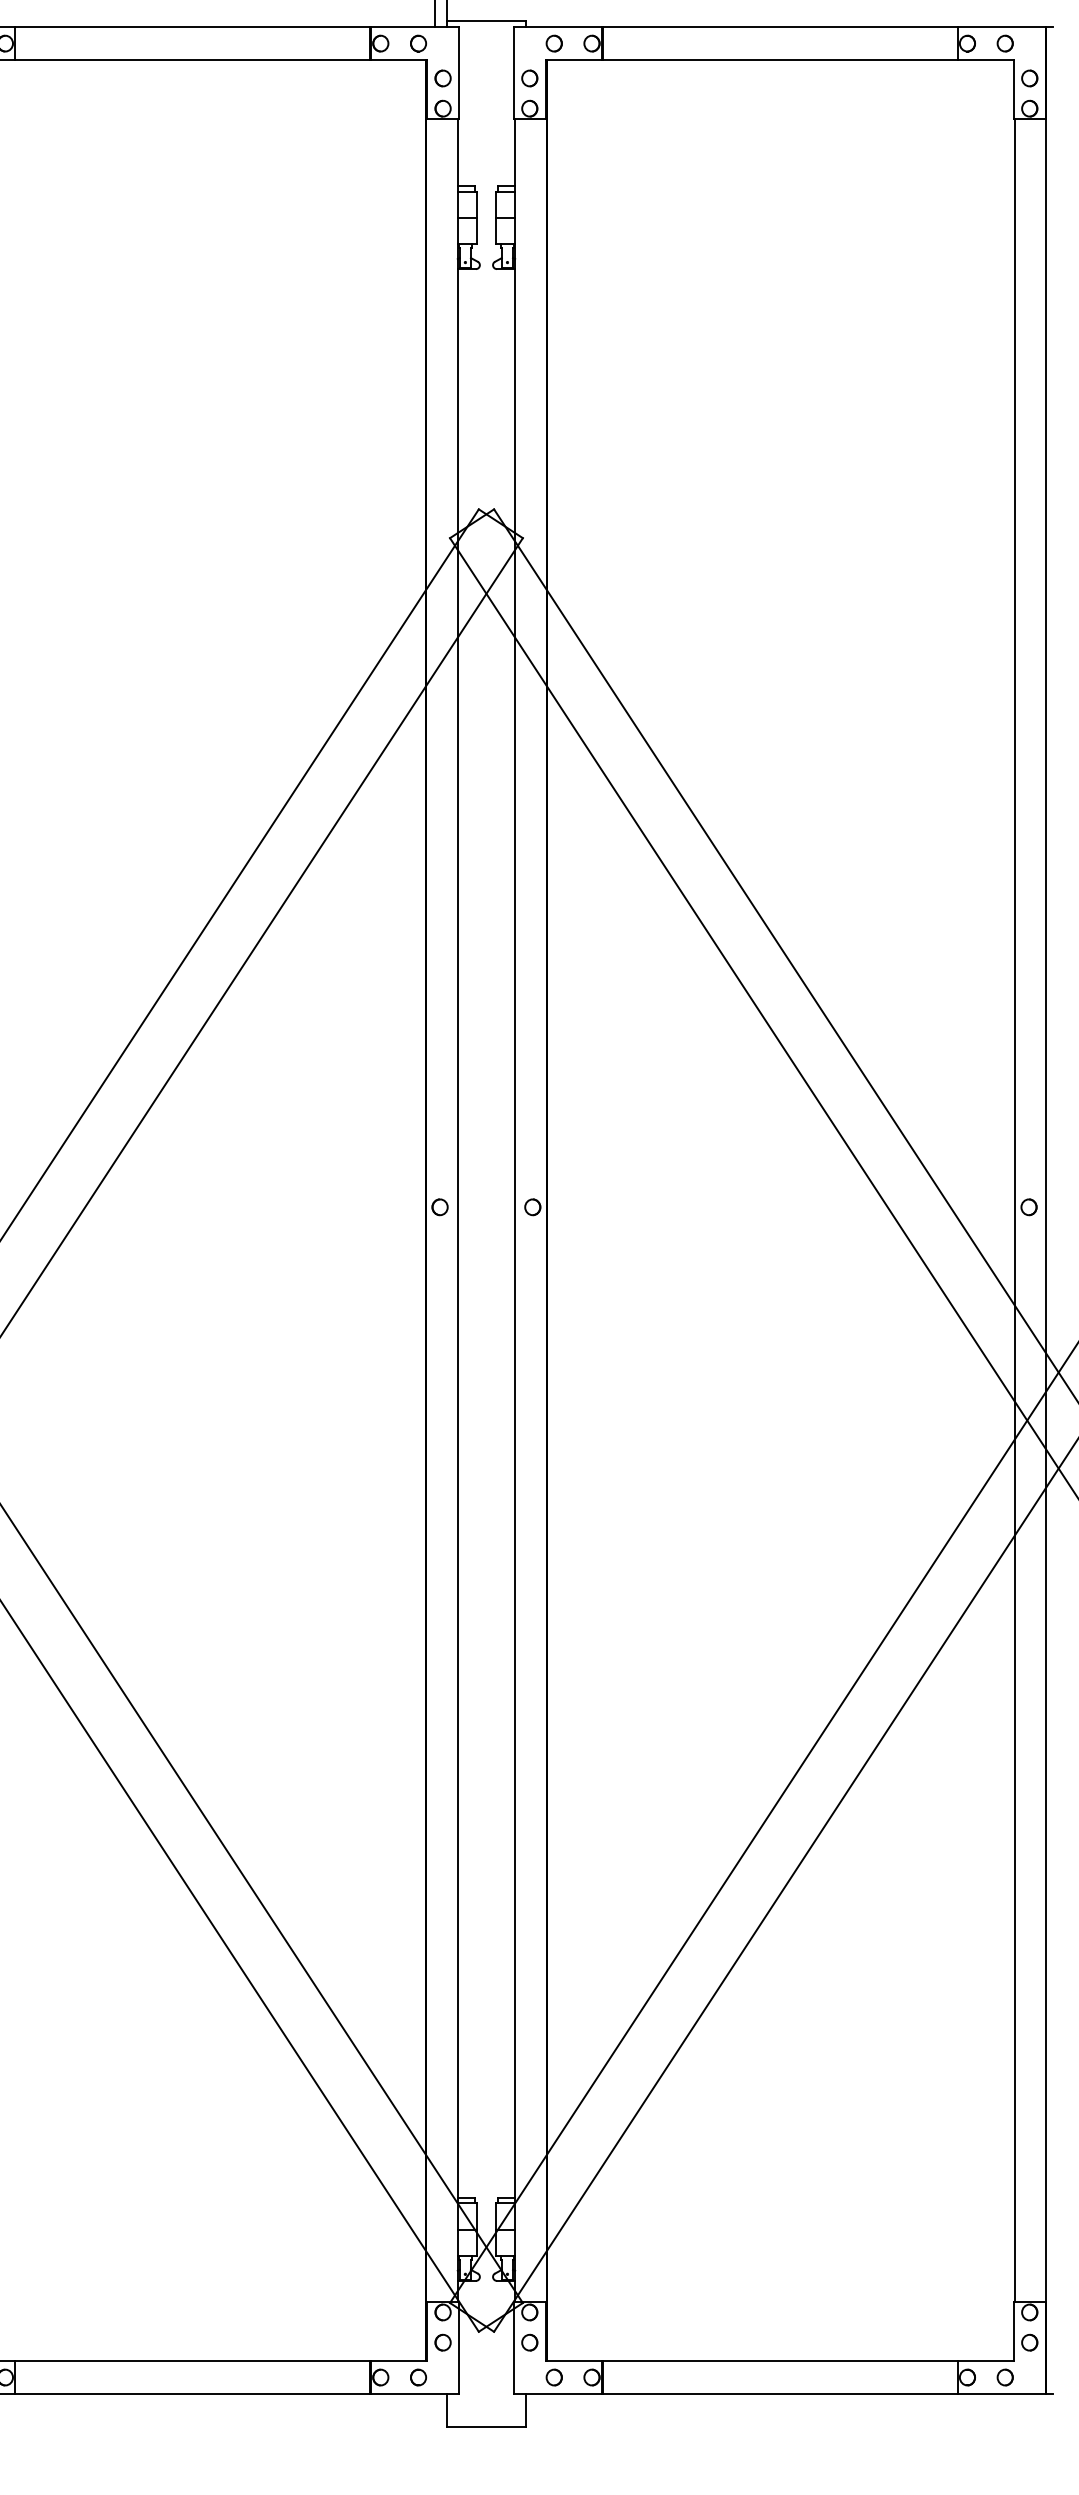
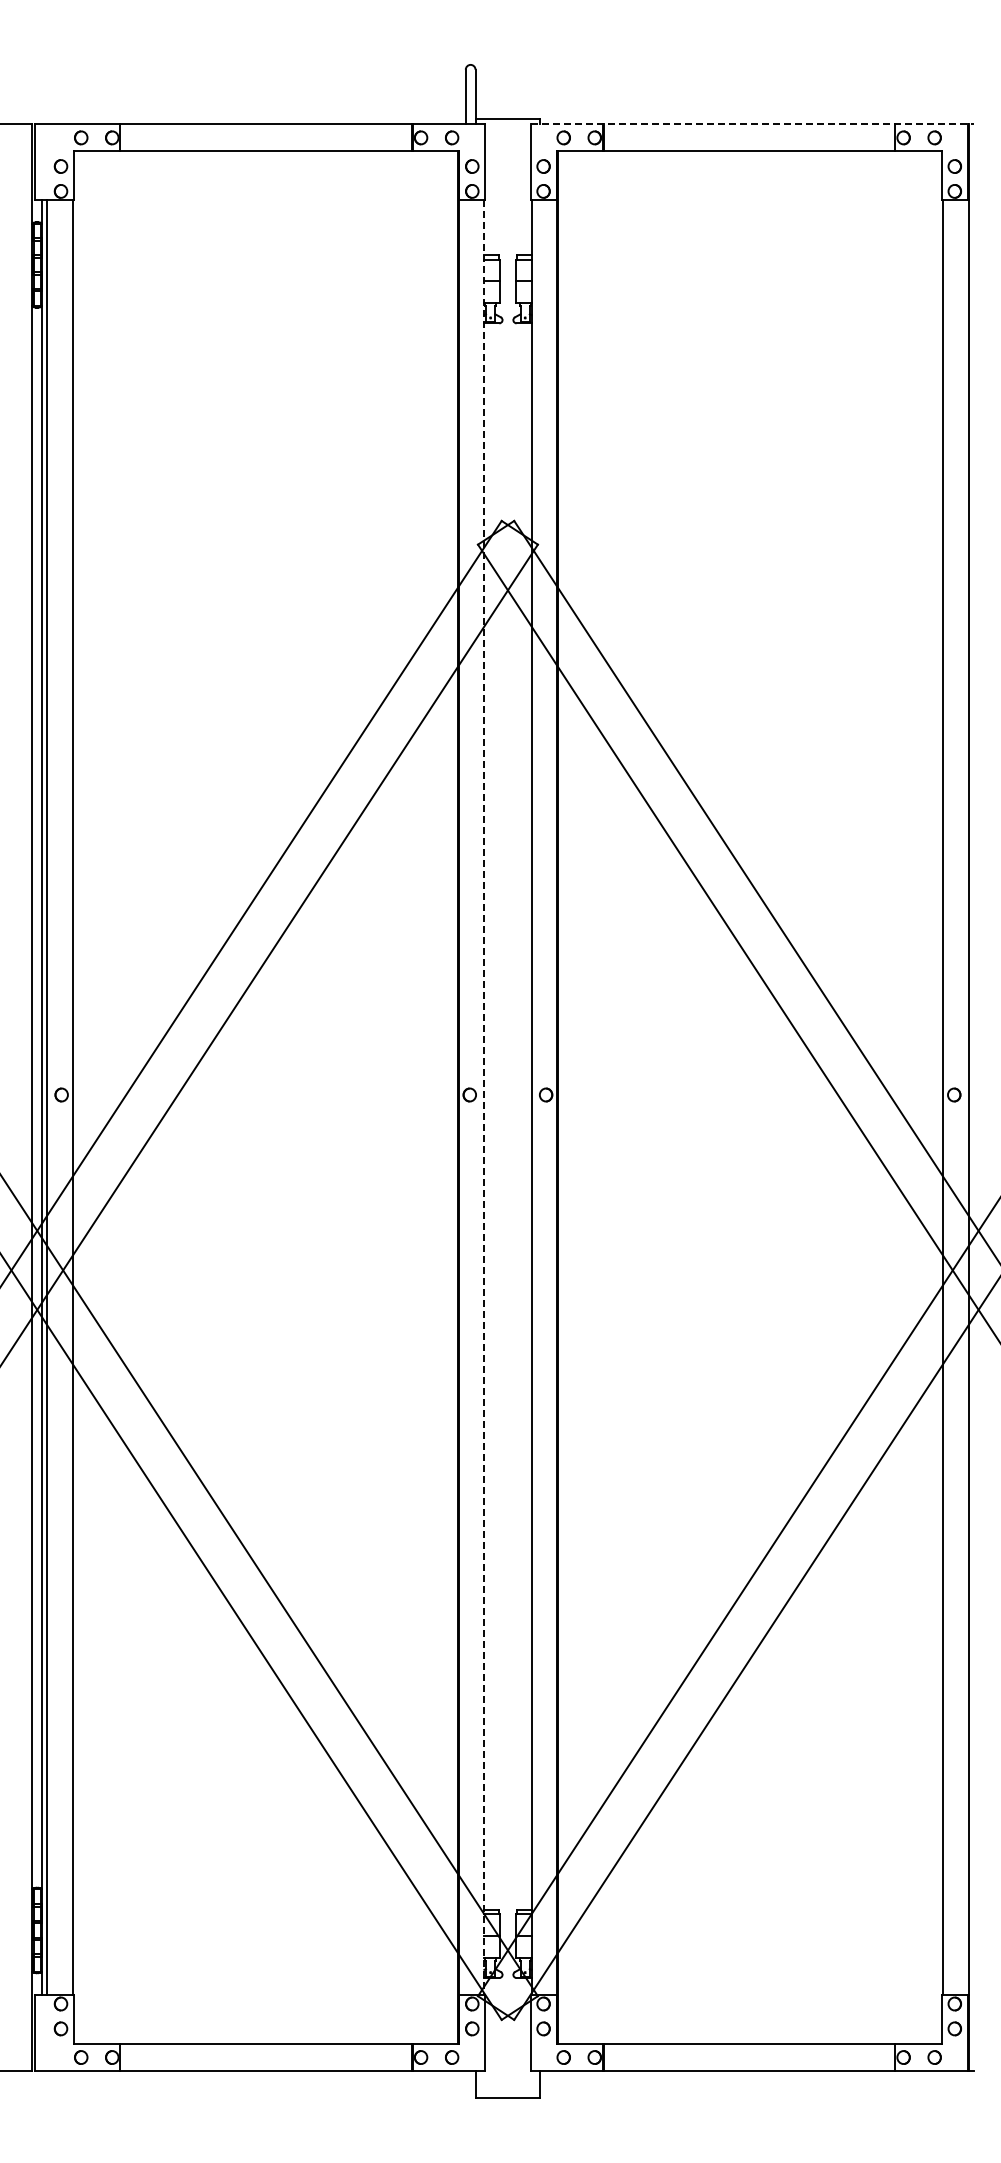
line: (783, 27) -> (752, 124), solid -> dashed
line: (457, 1210) -> (484, 1097), solid -> dashed

